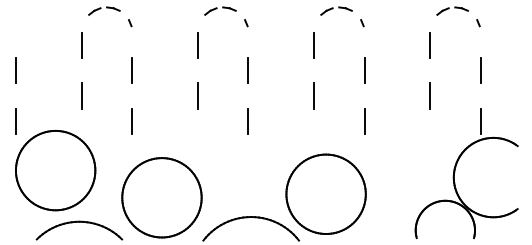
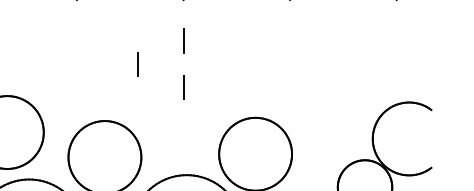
line: (81, 45) -> (31, 17), removed
line: (197, 45) -> (137, 17), removed
line: (313, 45) -> (244, 17), removed
line: (429, 45) -> (350, 17), removed
line: (132, 70) -> (77, 40), removed
line: (364, 70) -> (290, 40), removed
line: (480, 70) -> (397, 40), removed
line: (81, 95) -> (31, 63), removed
line: (313, 95) -> (244, 63), removed
line: (429, 95) -> (350, 63), removed
line: (132, 121) -> (77, 87), removed
line: (364, 121) -> (290, 87), removed
line: (480, 121) -> (397, 87), removed

